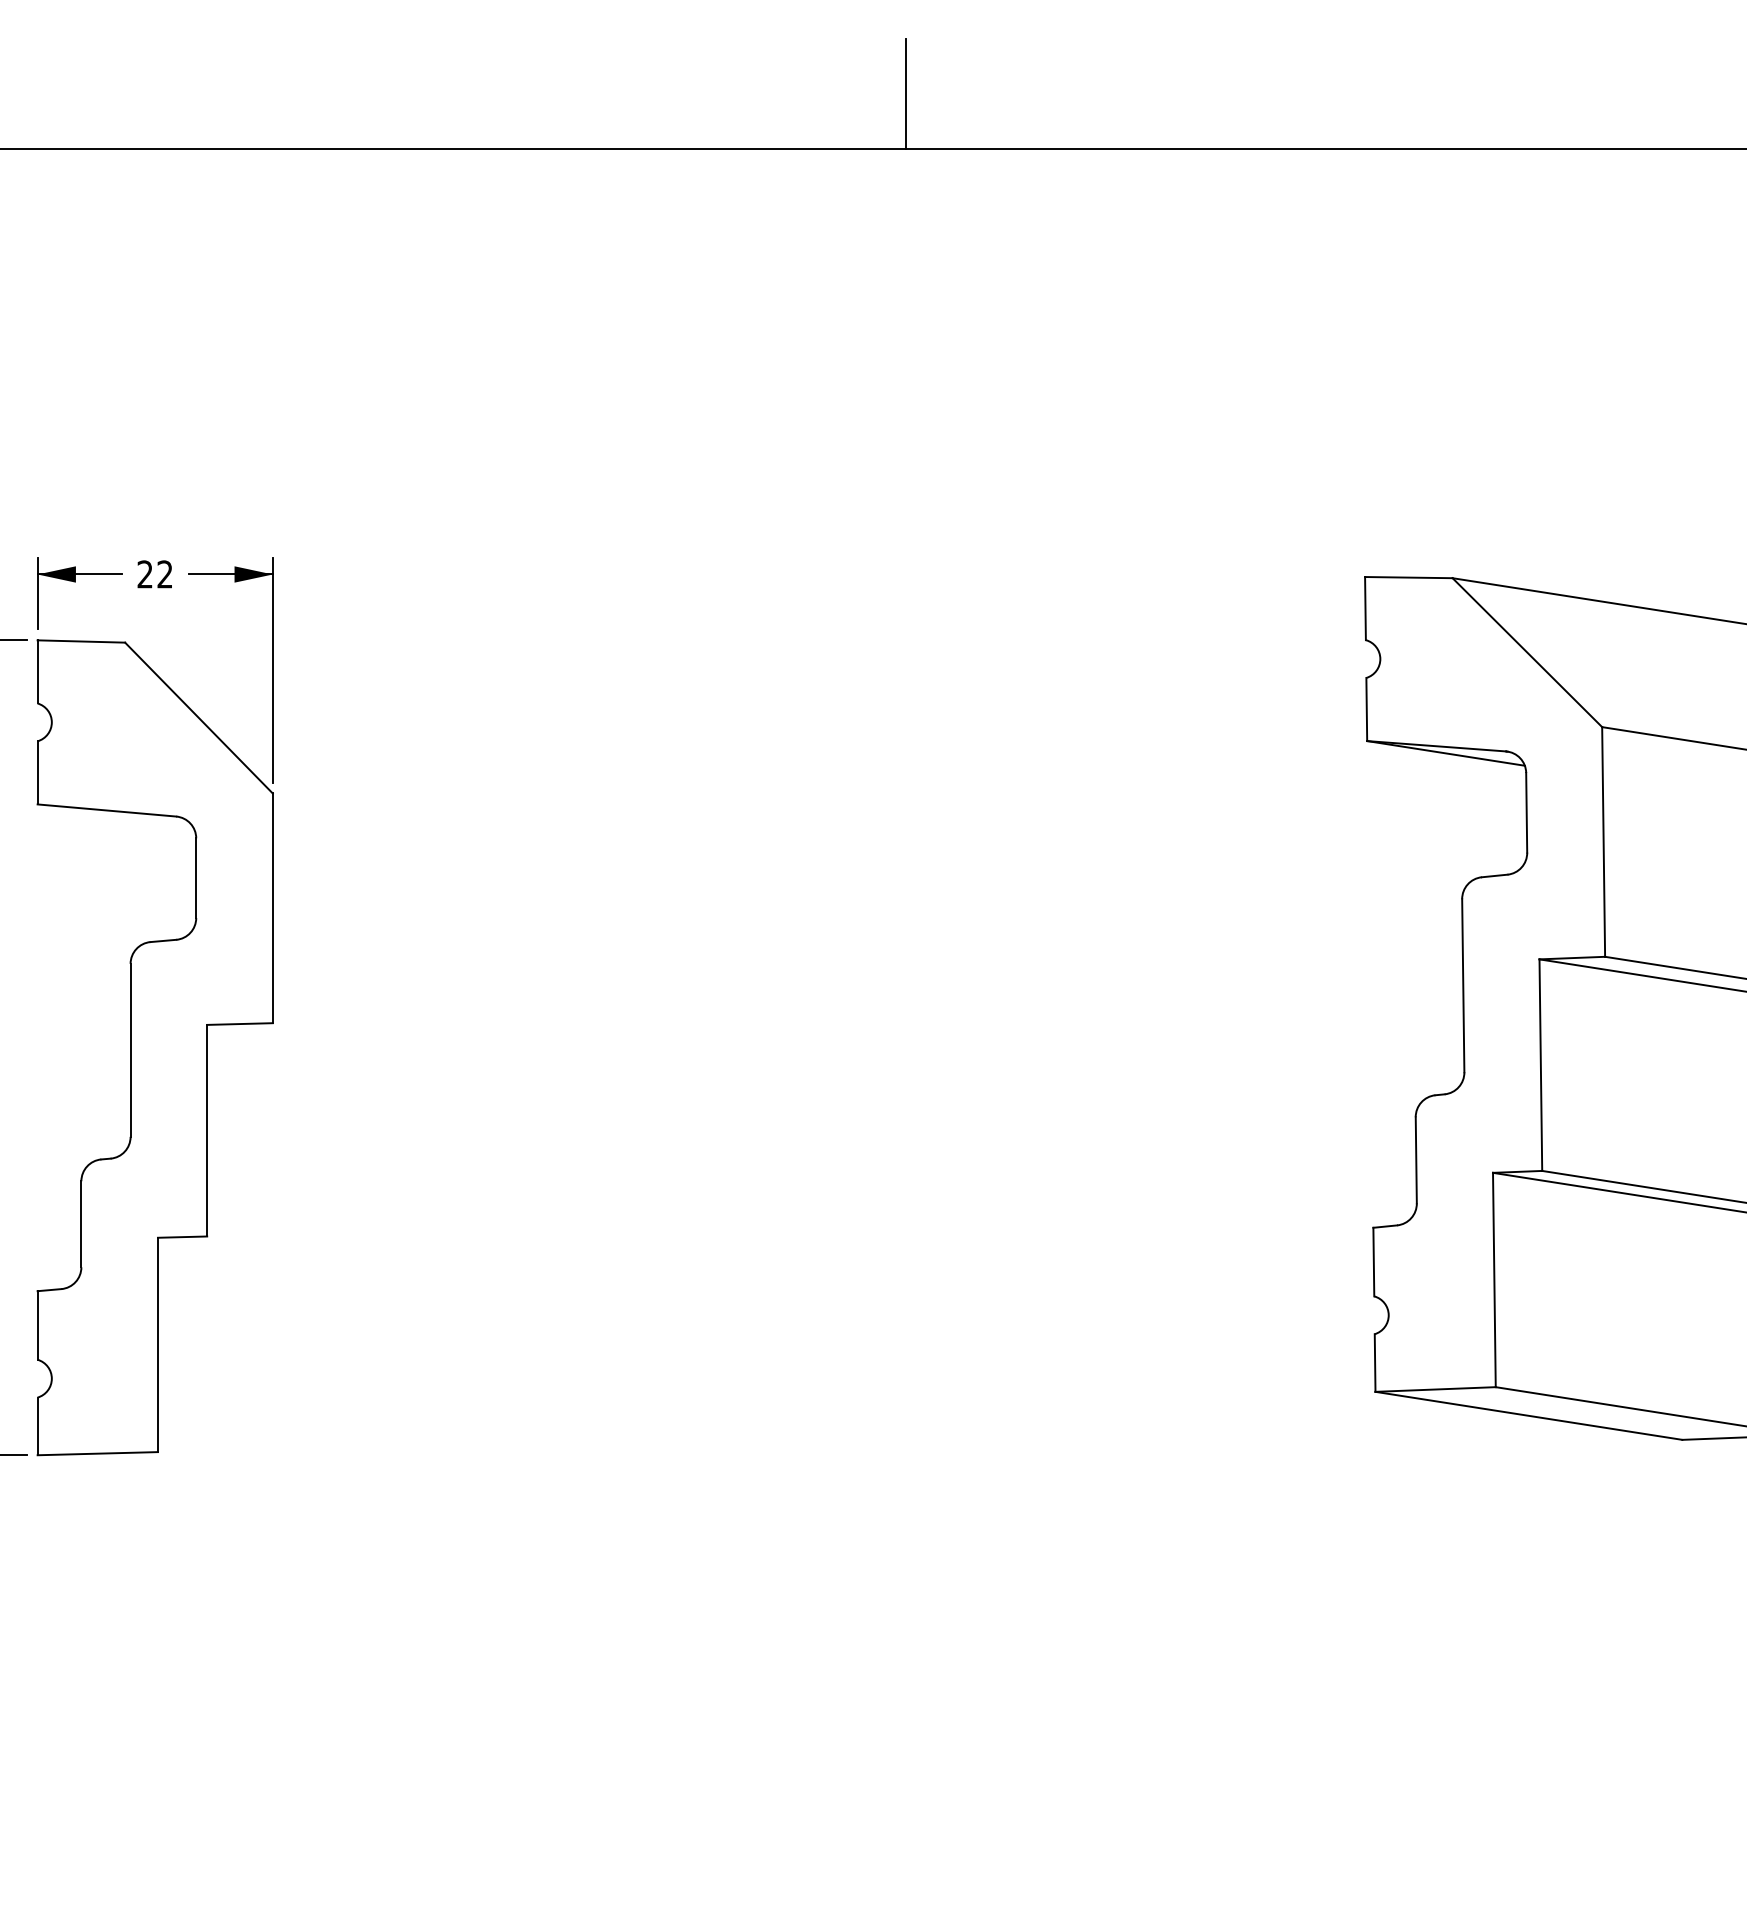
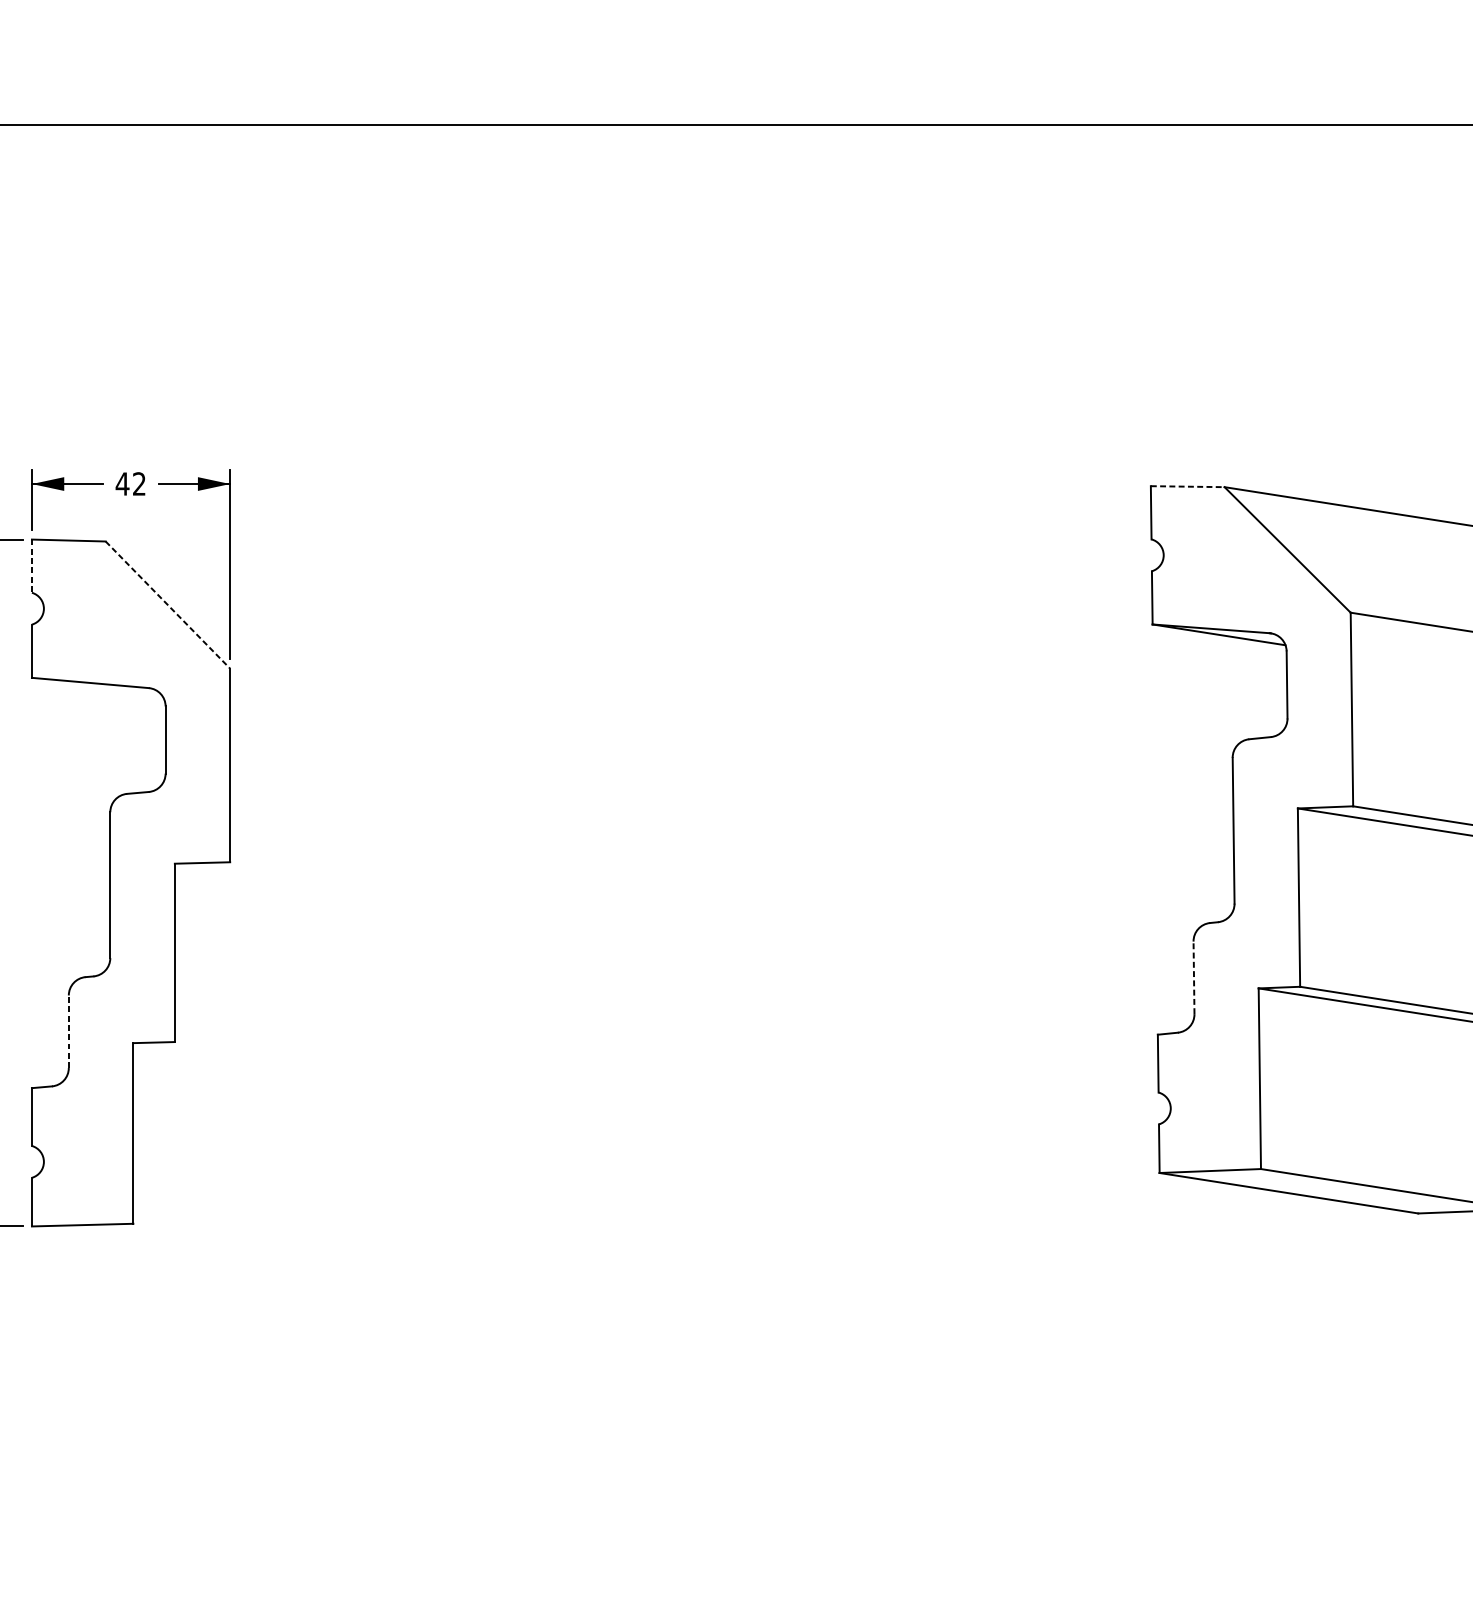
line: (905, 93) -> (763, 78), removed
text: (144, 574) -> (122, 484), 22 -> 42
line: (1408, 577) -> (1187, 486), solid -> dashed
line: (37, 671) -> (31, 565), solid -> dashed
line: (198, 718) -> (167, 605), solid -> dashed
line: (1416, 1159) -> (1194, 977), solid -> dashed
line: (81, 1223) -> (68, 1031), solid -> dashed

